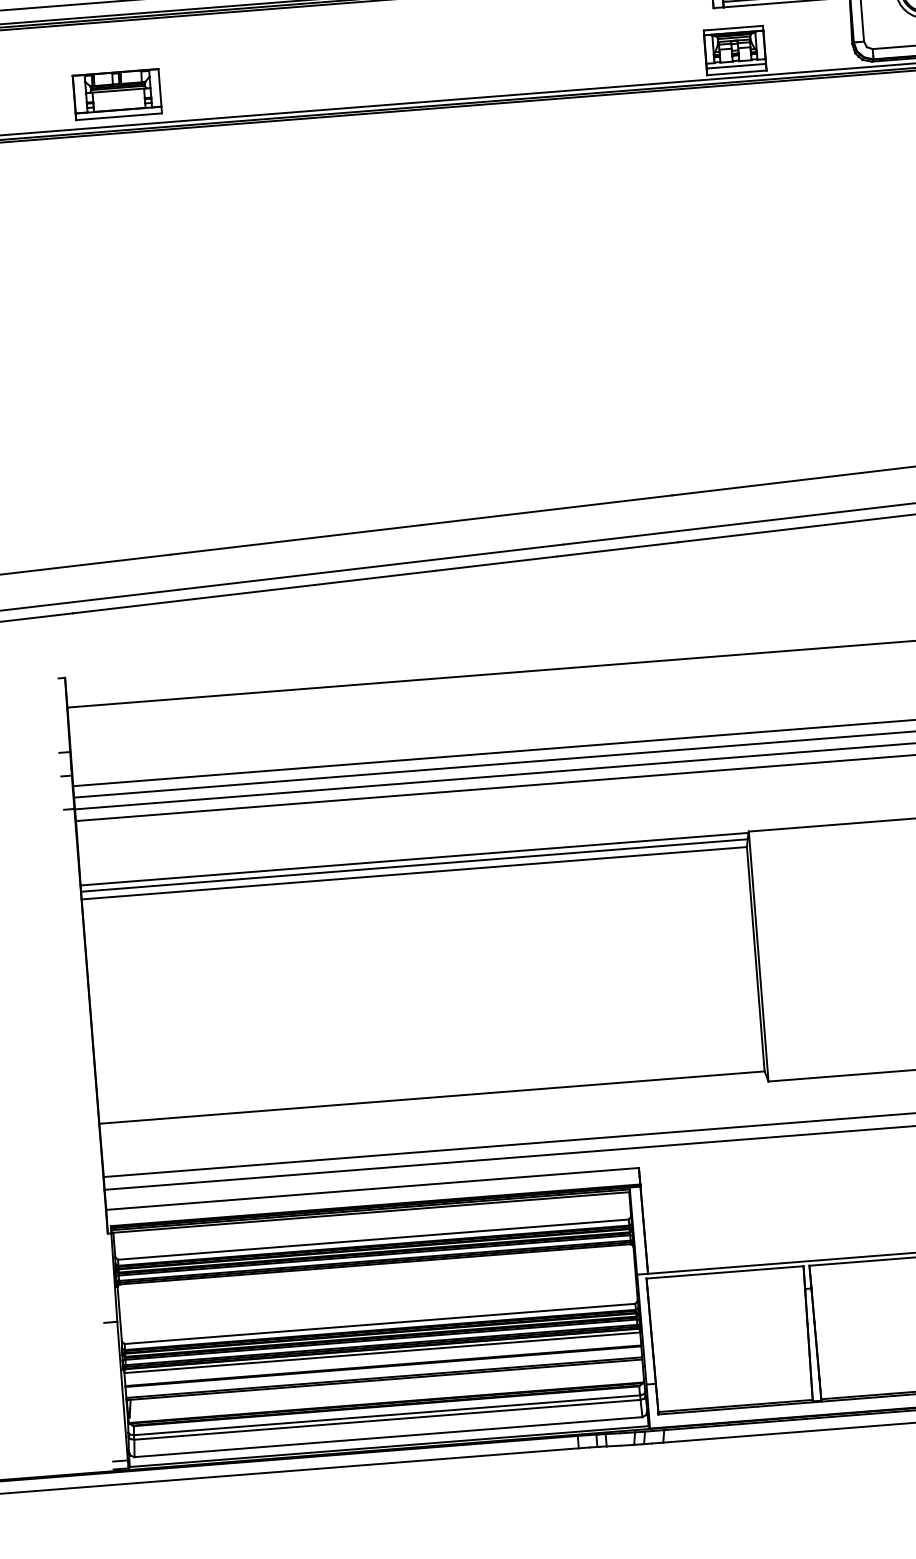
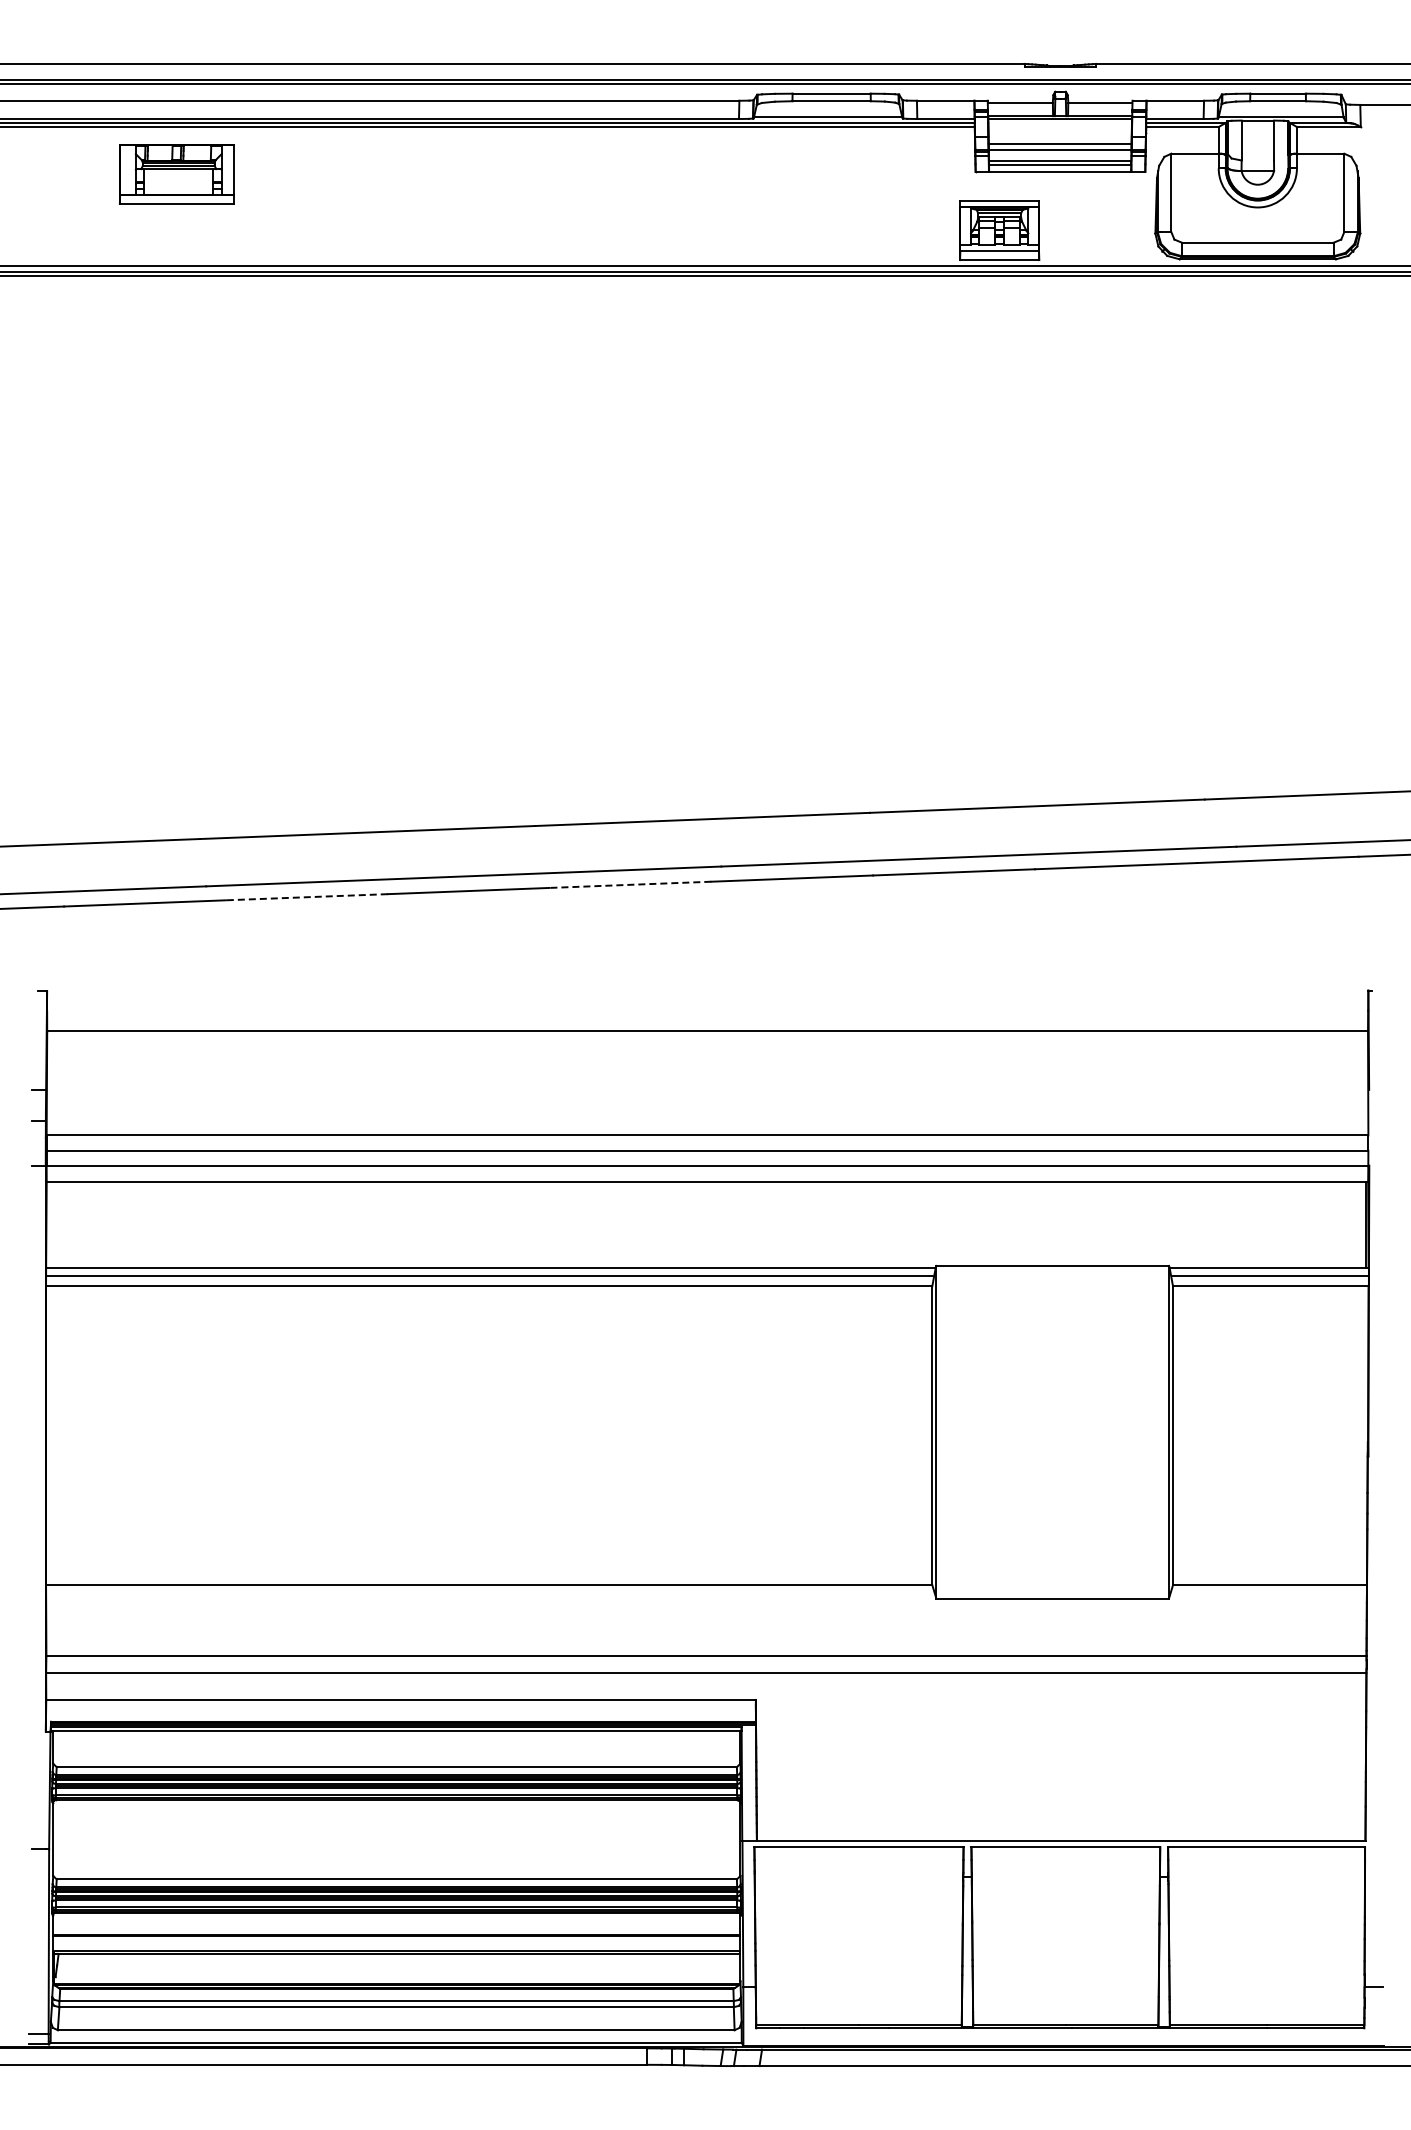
part: (116, 94) -> (176, 174), moved
line: (496, 563) -> (630, 884), solid -> dashed
line: (254, 592) -> (306, 897), solid -> dashed
line: (382, 1352) -> (396, 1917), removed

